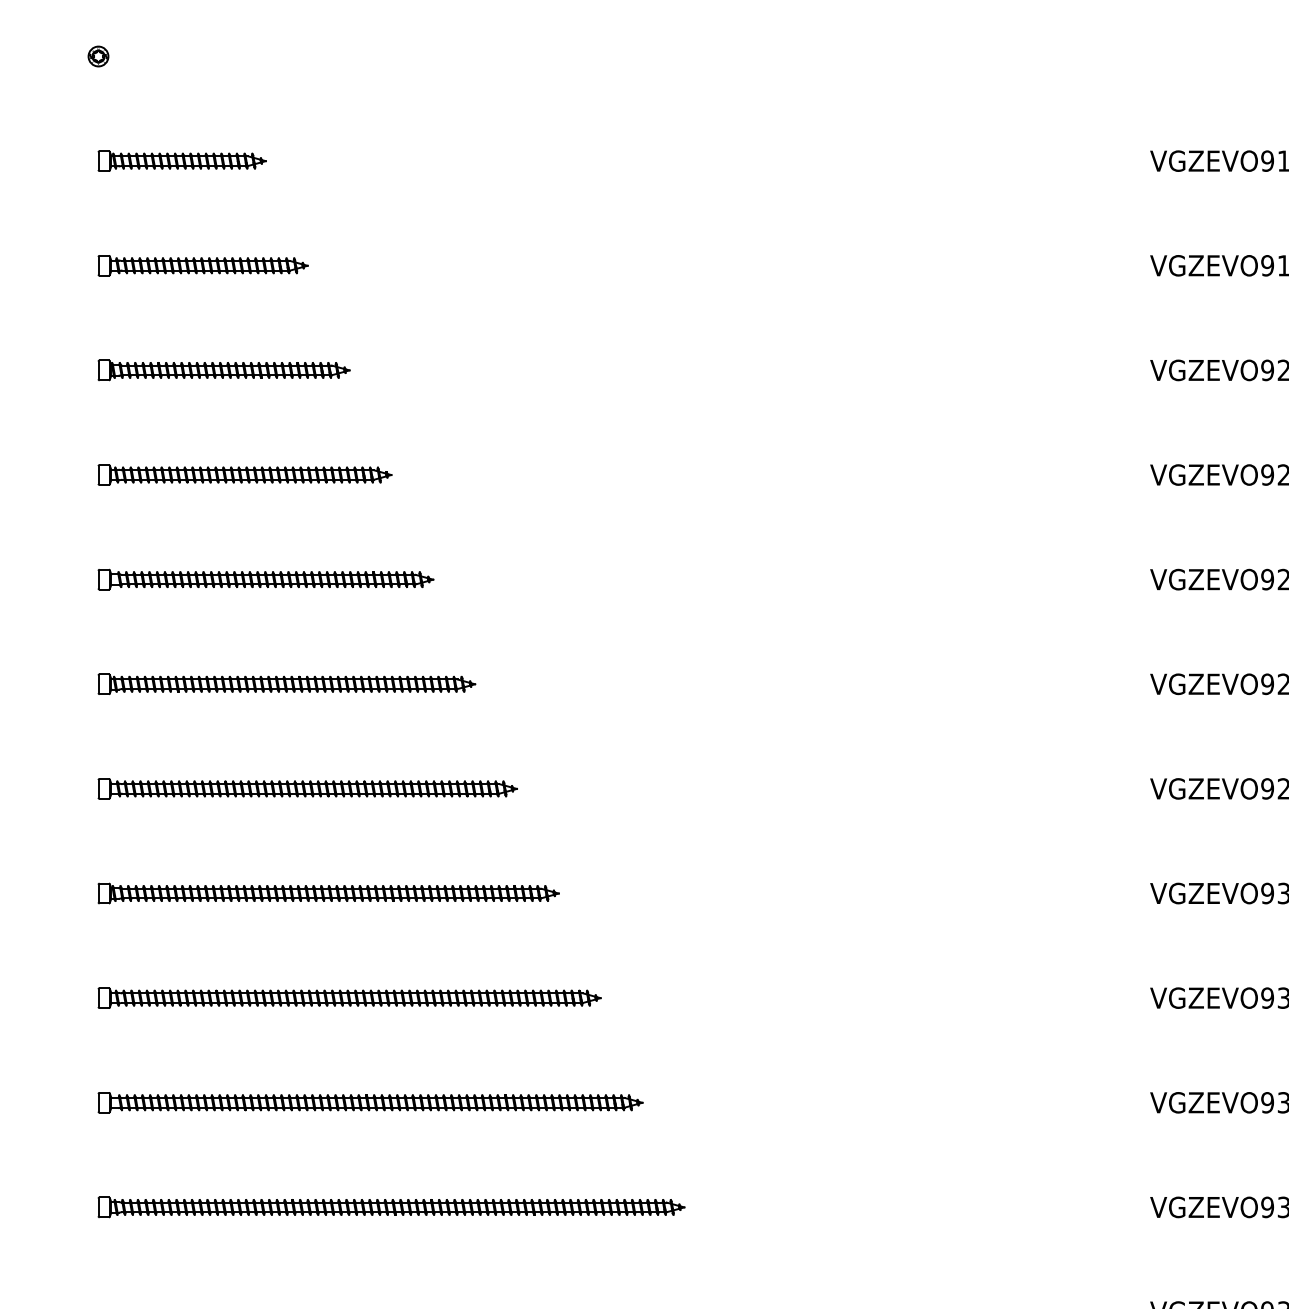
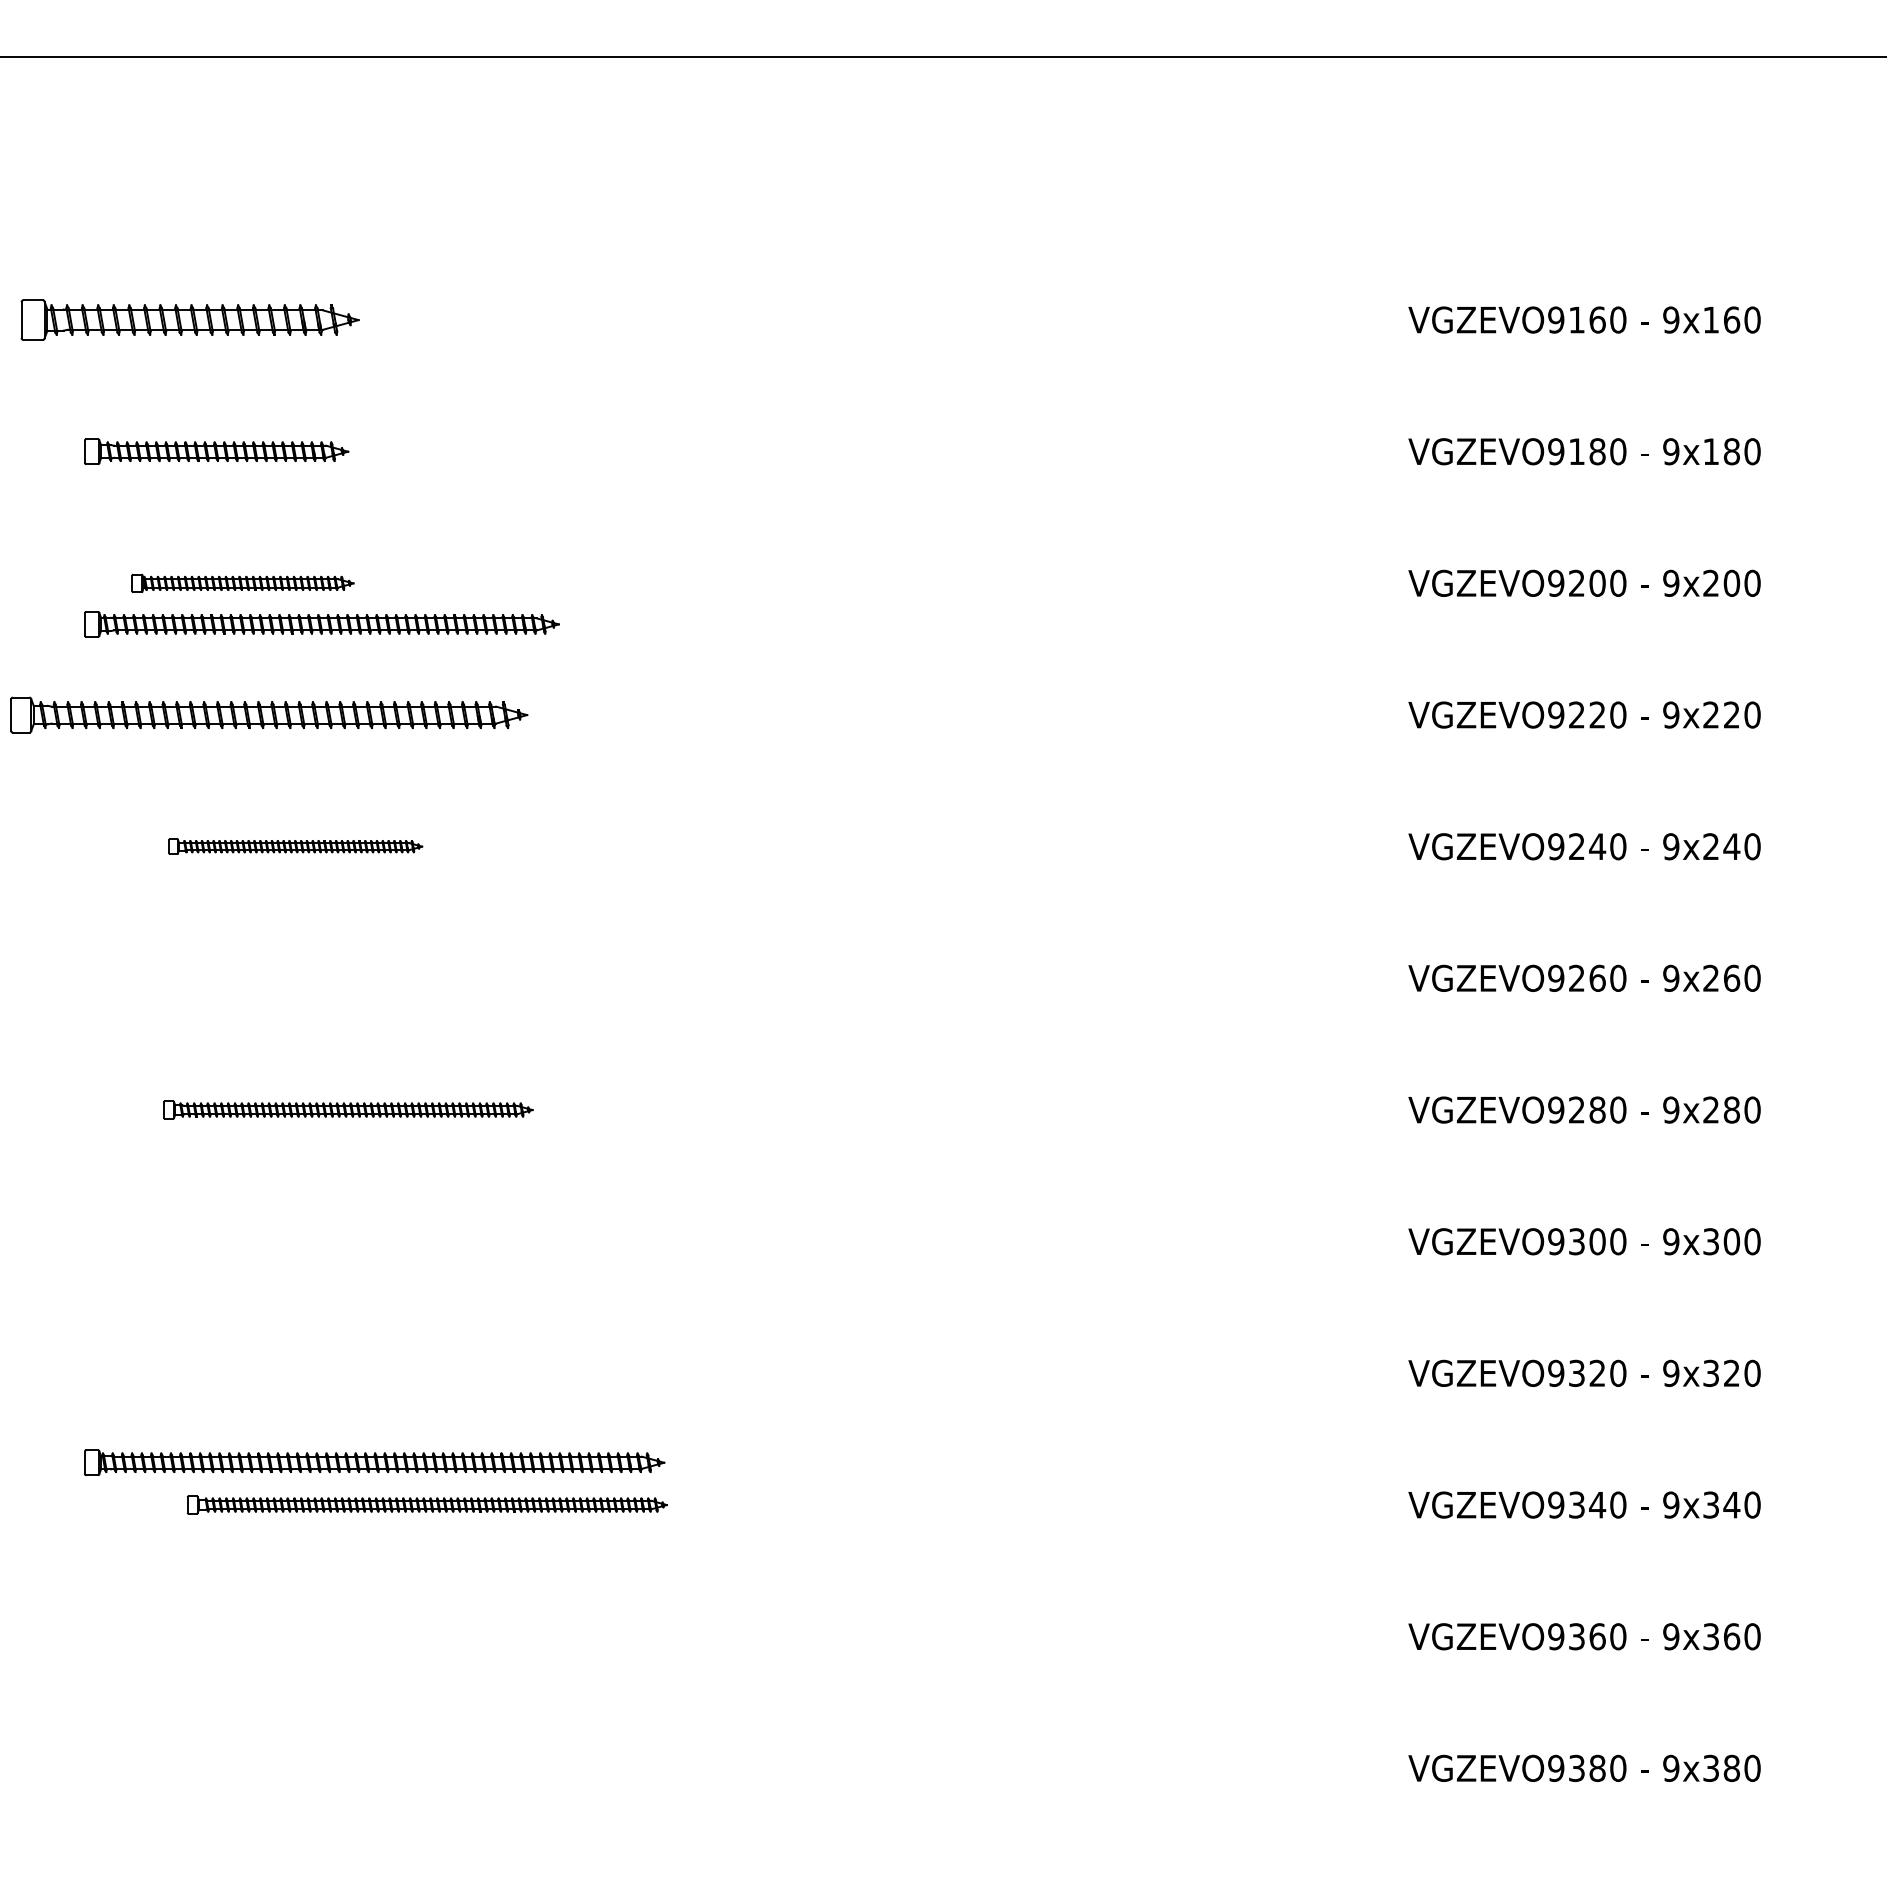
part: (98, 56) -> (84, 188), removed
part: (182, 160) -> (190, 319), size x1.6
part: (223, 370) -> (242, 583), size x0.7
part: (245, 474) -> (269, 714), size x1.4
part: (265, 579) -> (295, 846), size x0.6
part: (286, 684) -> (321, 624), moved
part: (307, 788) -> (348, 1109), size x0.7
part: (328, 893) -> (374, 1462), moved
part: (349, 998) -> (400, 1373), removed
part: (370, 1102) -> (427, 1504), size x0.7
part: (391, 1207) -> (453, 1636), removed

